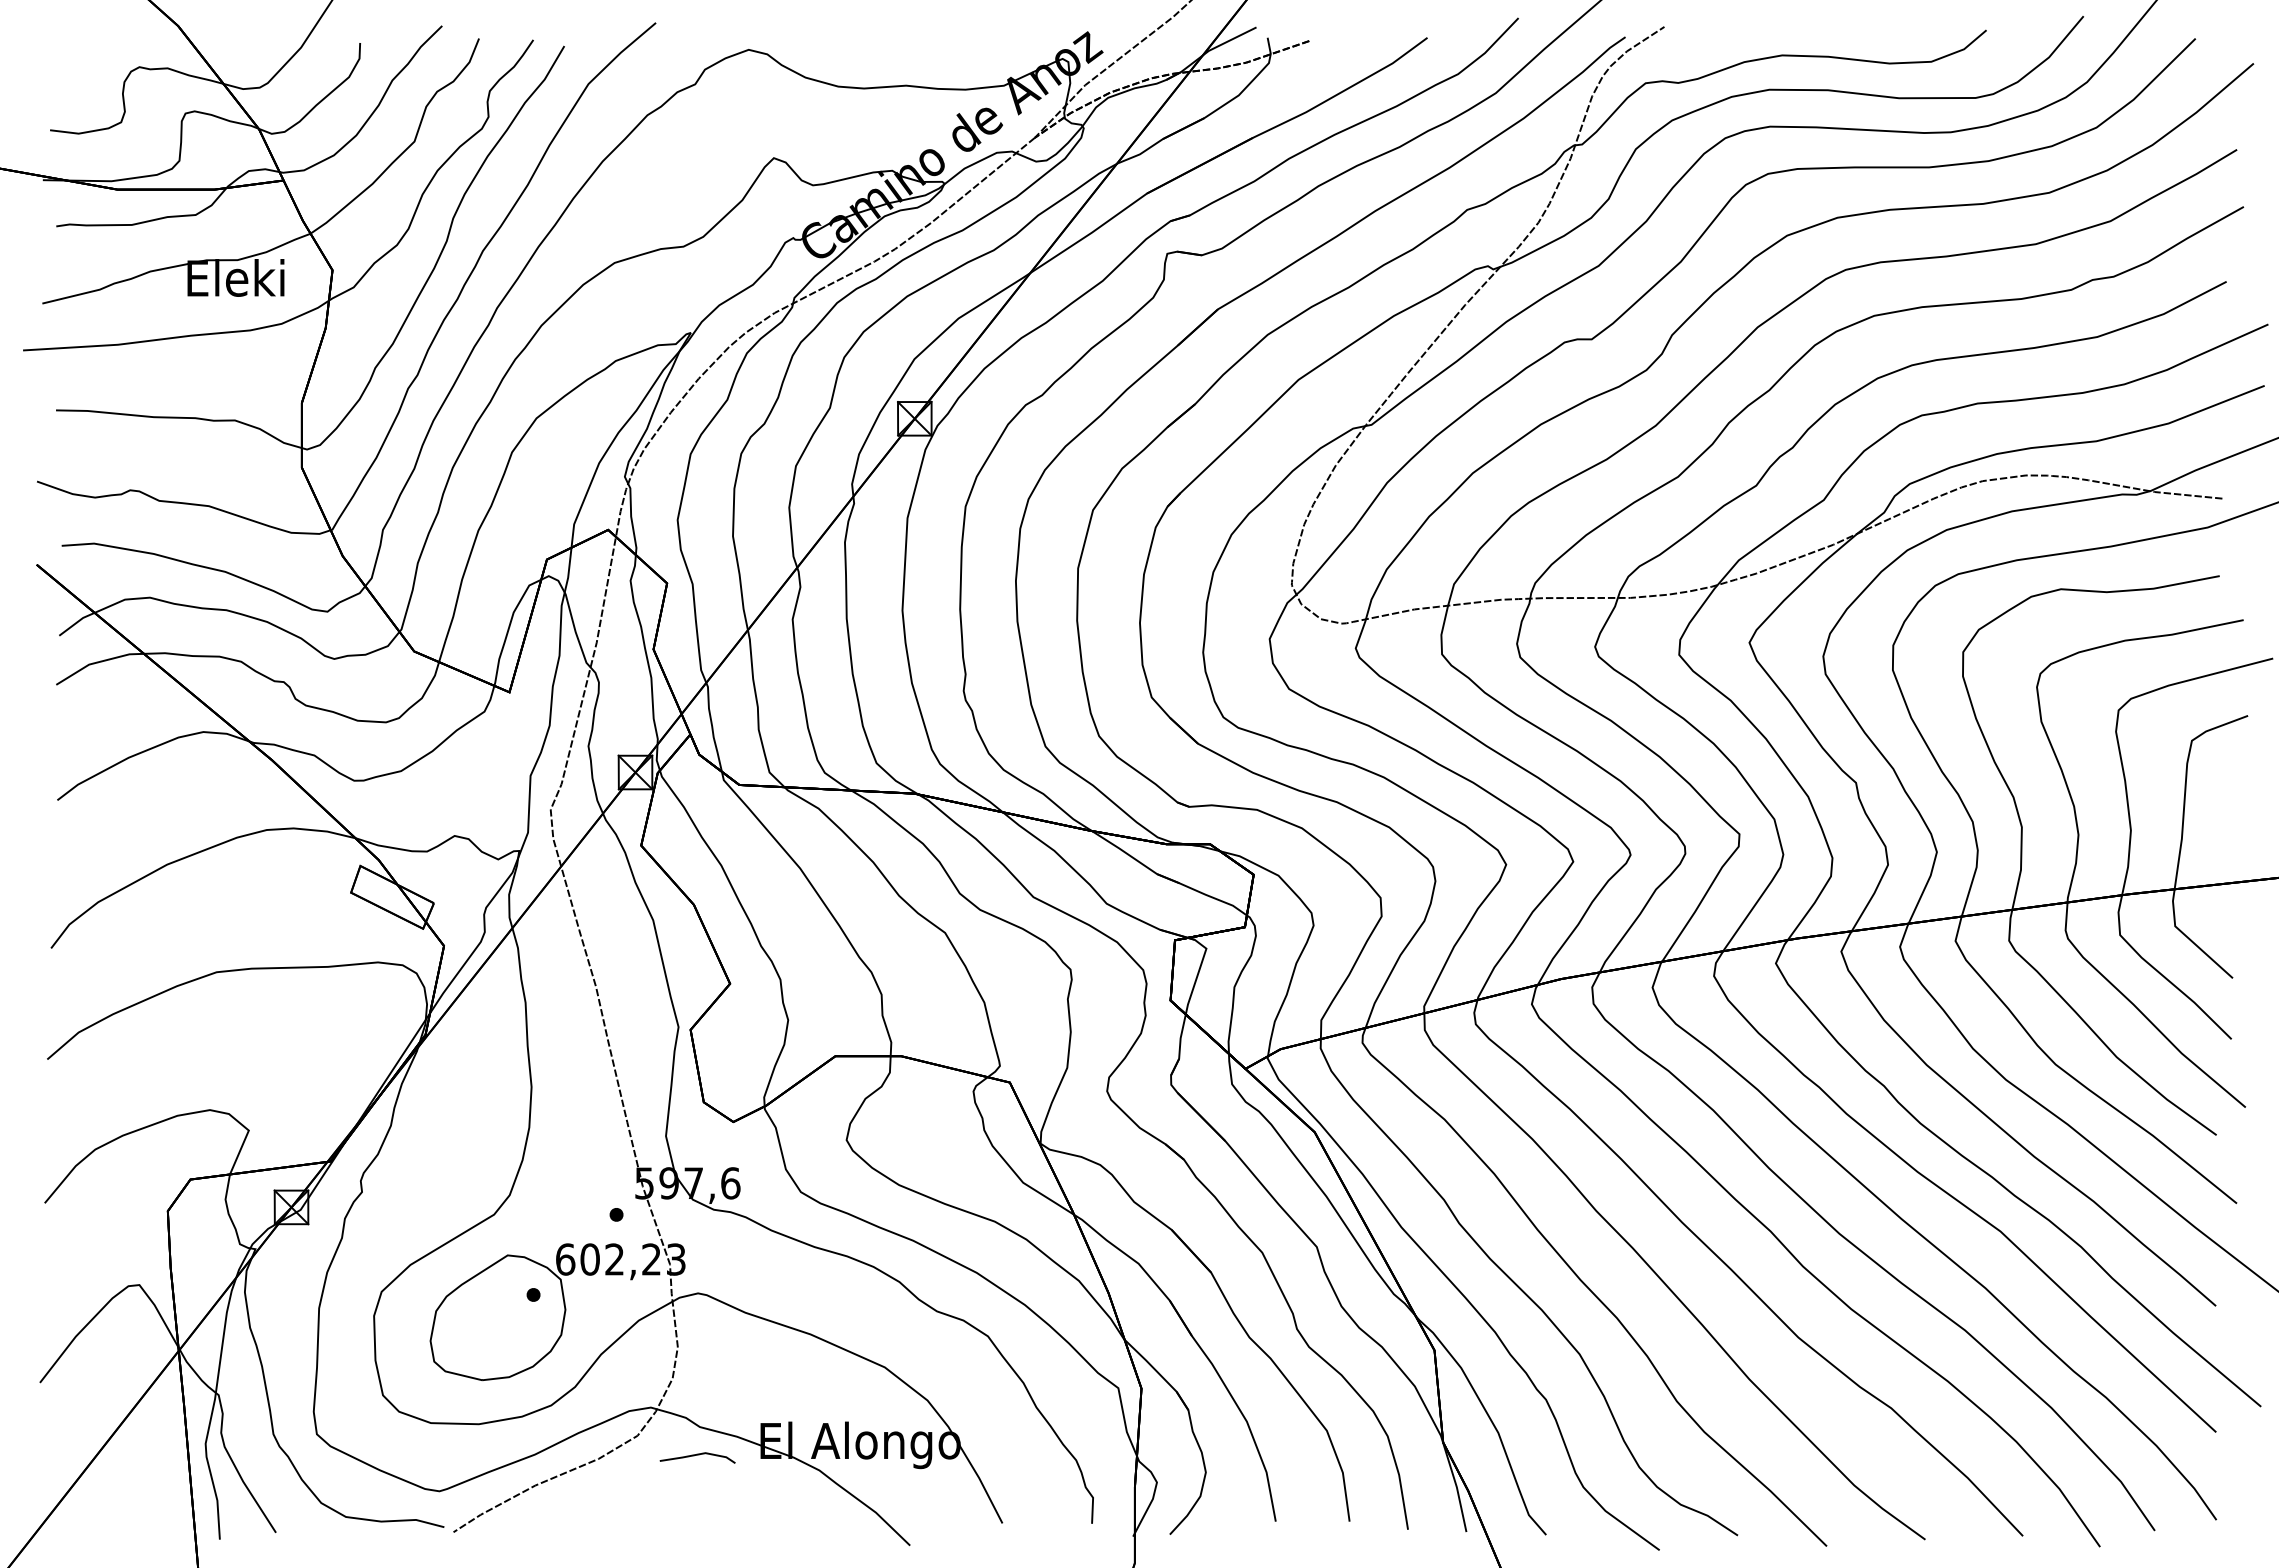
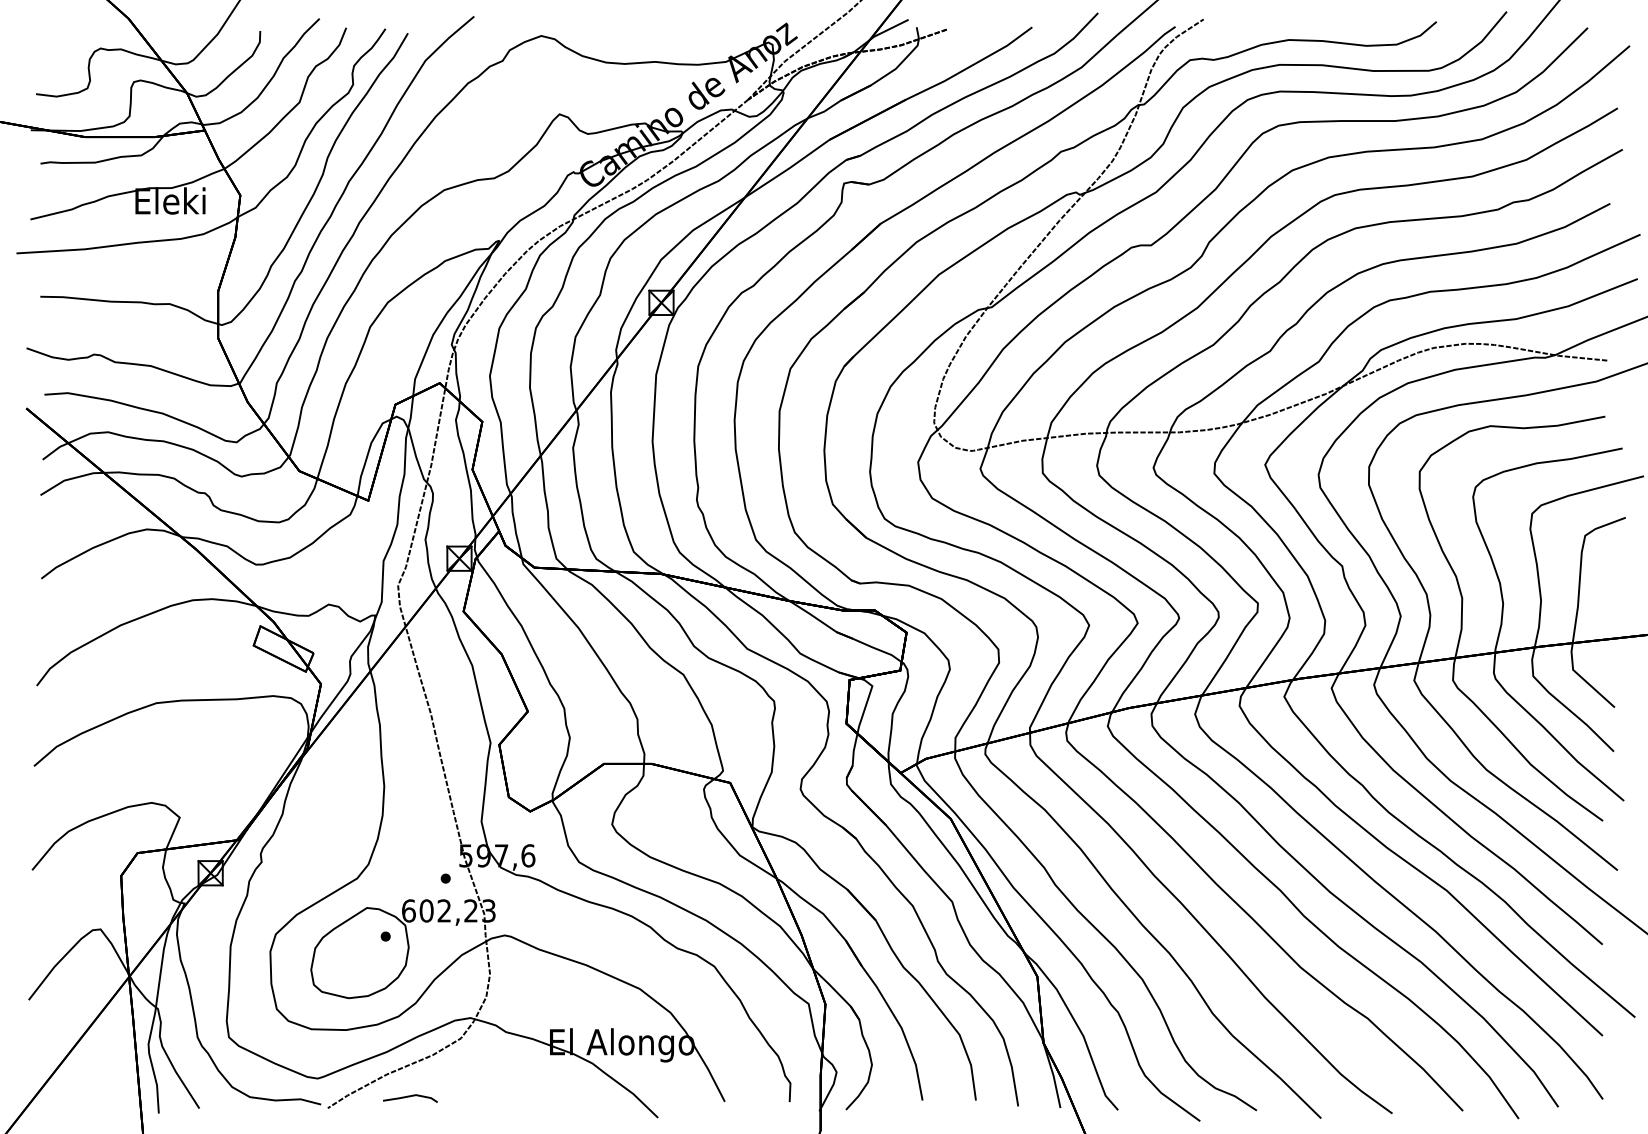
line: (697, 1455) -> (410, 1096), moved

